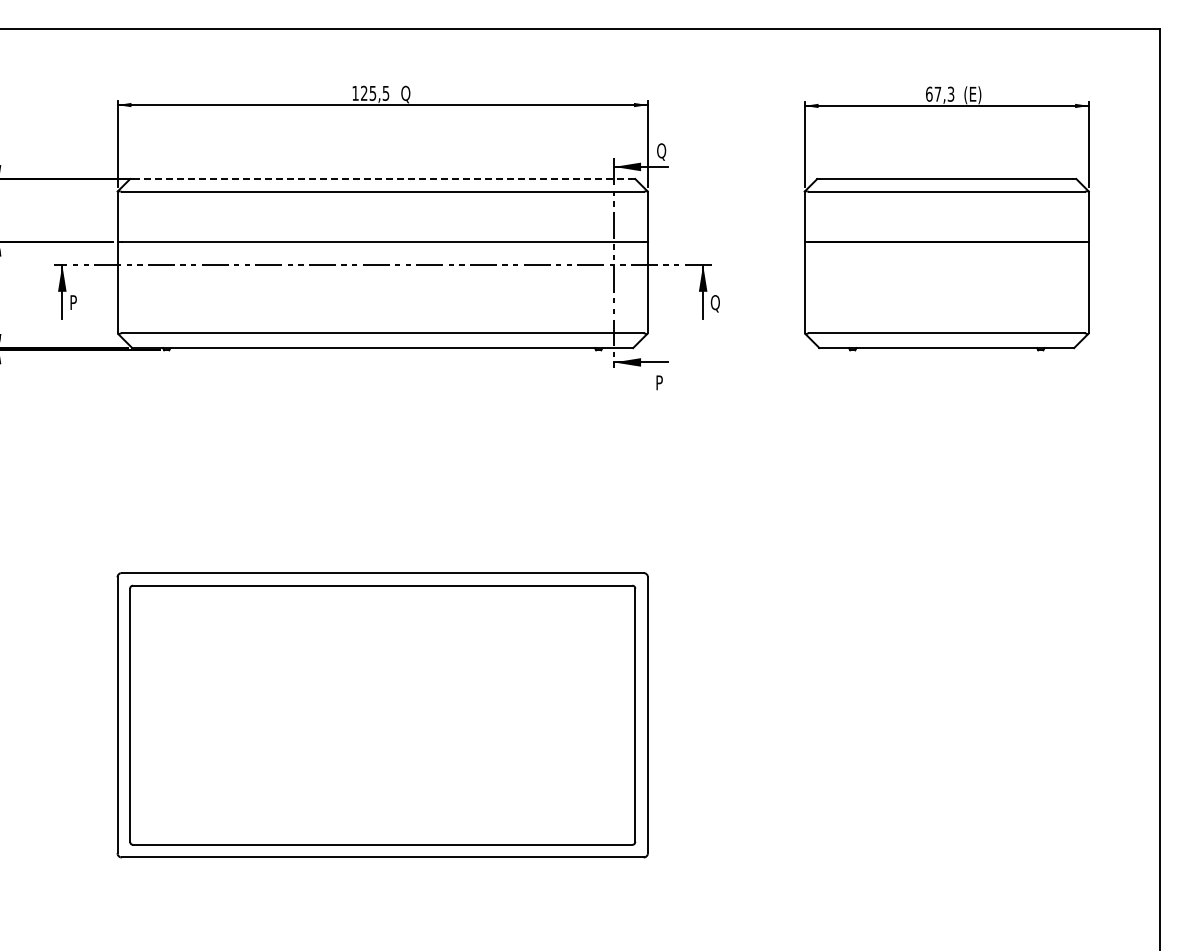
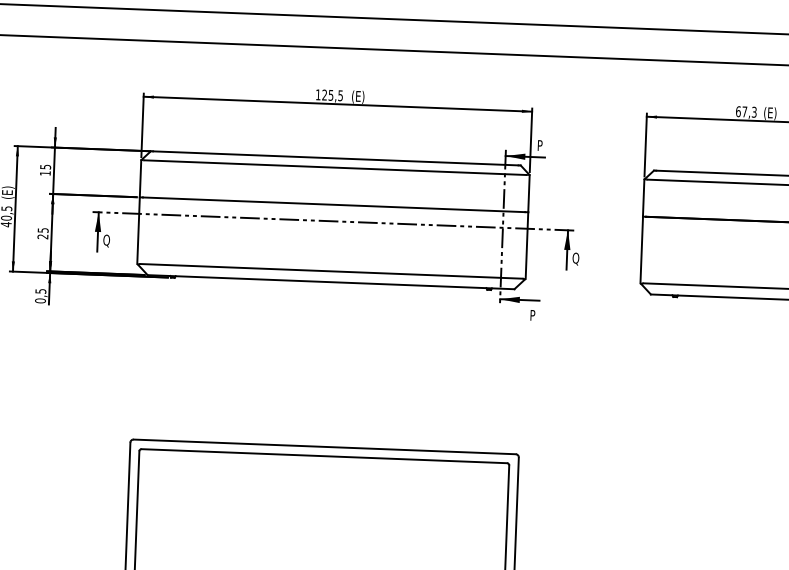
text: (409, 94) -> (357, 97), Q -> (E)
text: (661, 151) -> (540, 146), Q -> P
line: (382, 179) -> (335, 158), dashed -> solid
text: (74, 303) -> (106, 240), P -> Q

